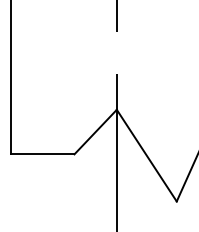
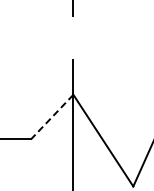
line: (95, 132) -> (52, 117), solid -> dashed

